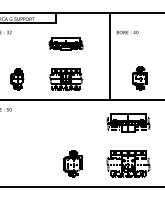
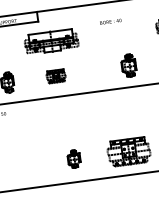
part: (65, 43) -> (50, 40), size x1.6
line: (110, 56) -> (96, 47), removed
part: (66, 79) -> (56, 76), size x0.6
part: (128, 122) -> (123, 110), removed
part: (72, 163) -> (73, 158), size x0.7

